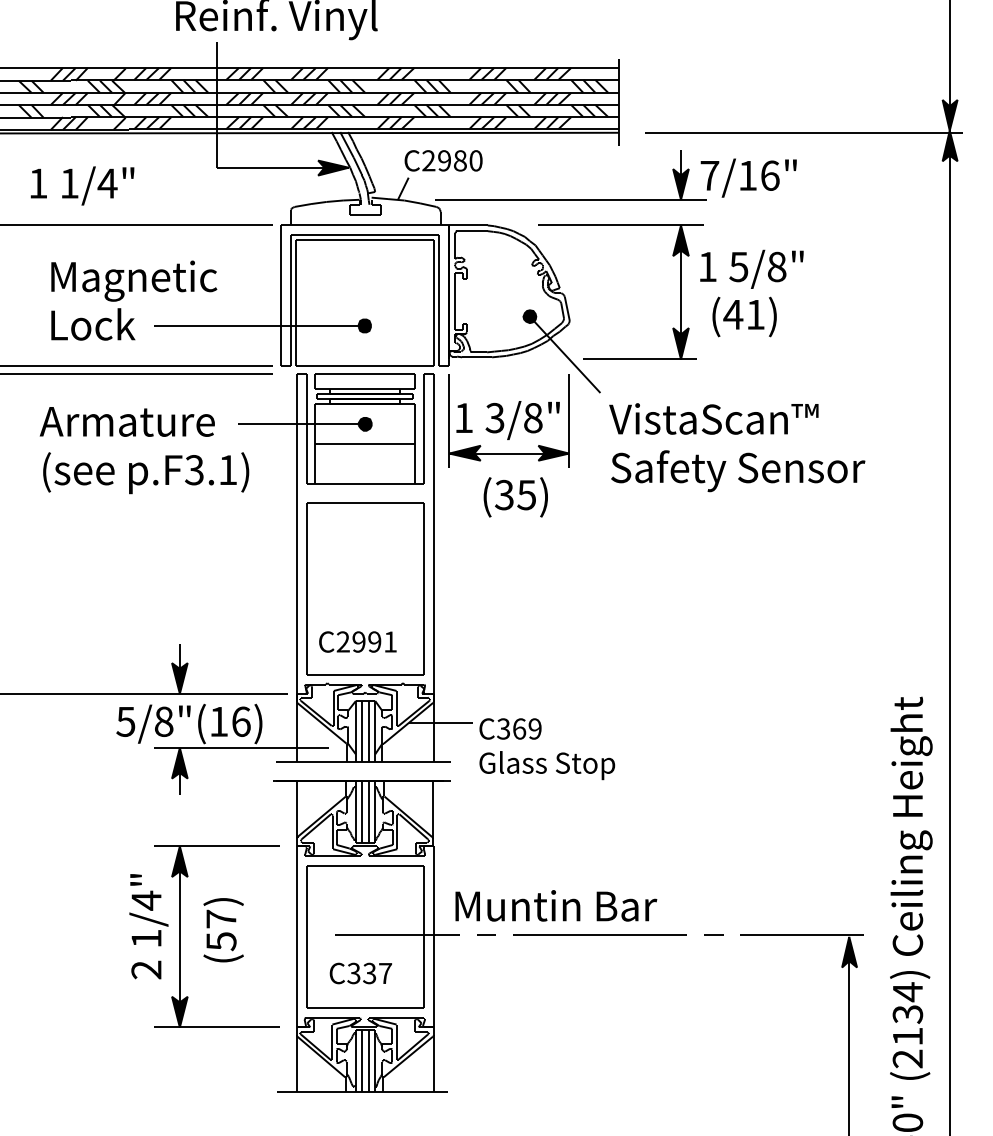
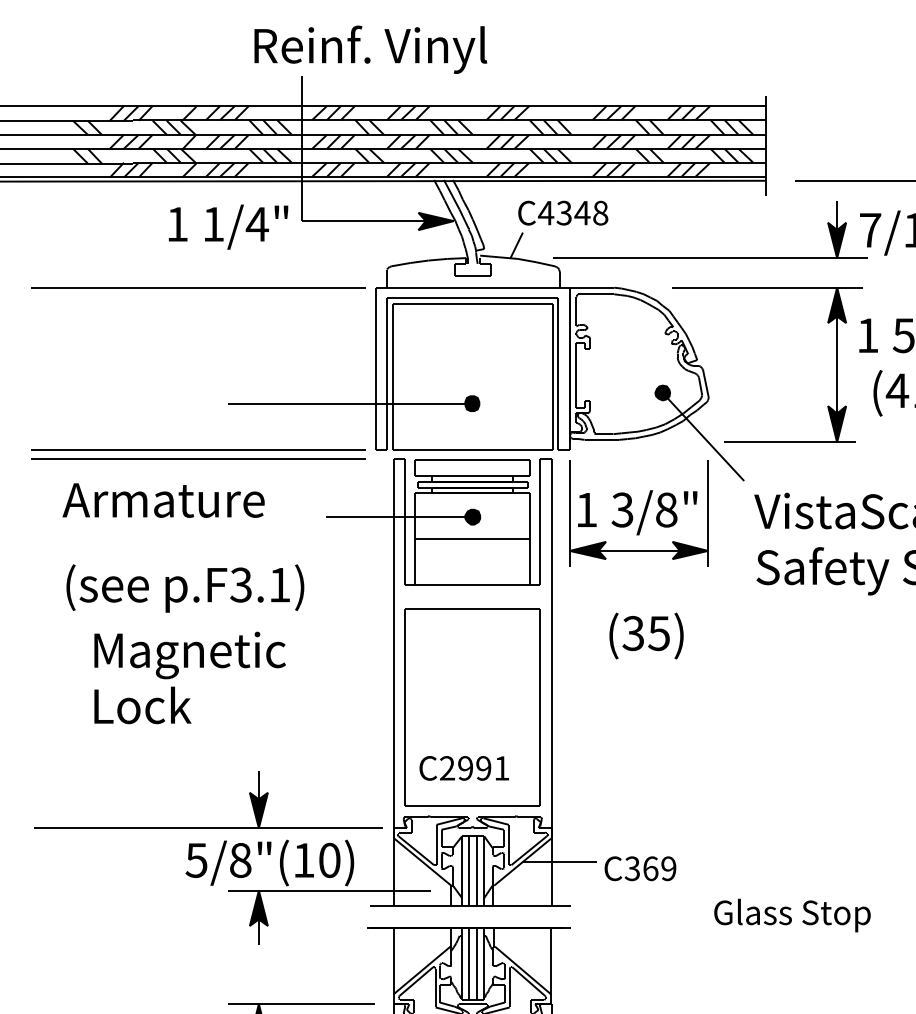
text: (451, 160) -> (572, 212), C2980 -> C4348
text: (82, 185) -> (228, 226), moved
text: (134, 300) -> (190, 677), moved
text: (126, 421) -> (162, 500), moved
text: (146, 473) -> (185, 588), moved
text: (515, 497) -> (646, 636), moved
text: (241, 721) -> (329, 860), 5/8"(16) -> 5/8"(10)
text: (547, 765) -> (792, 915), moved

